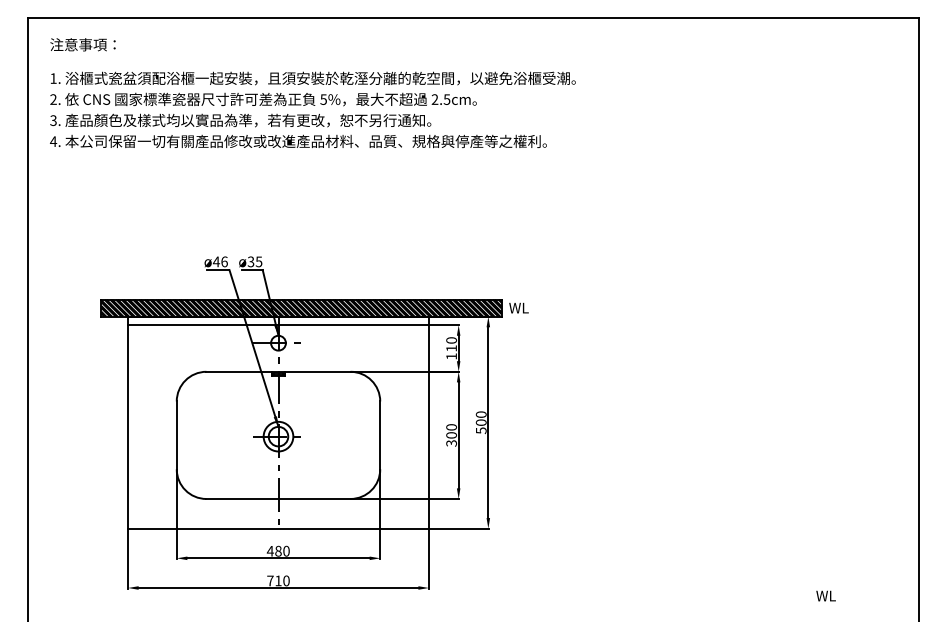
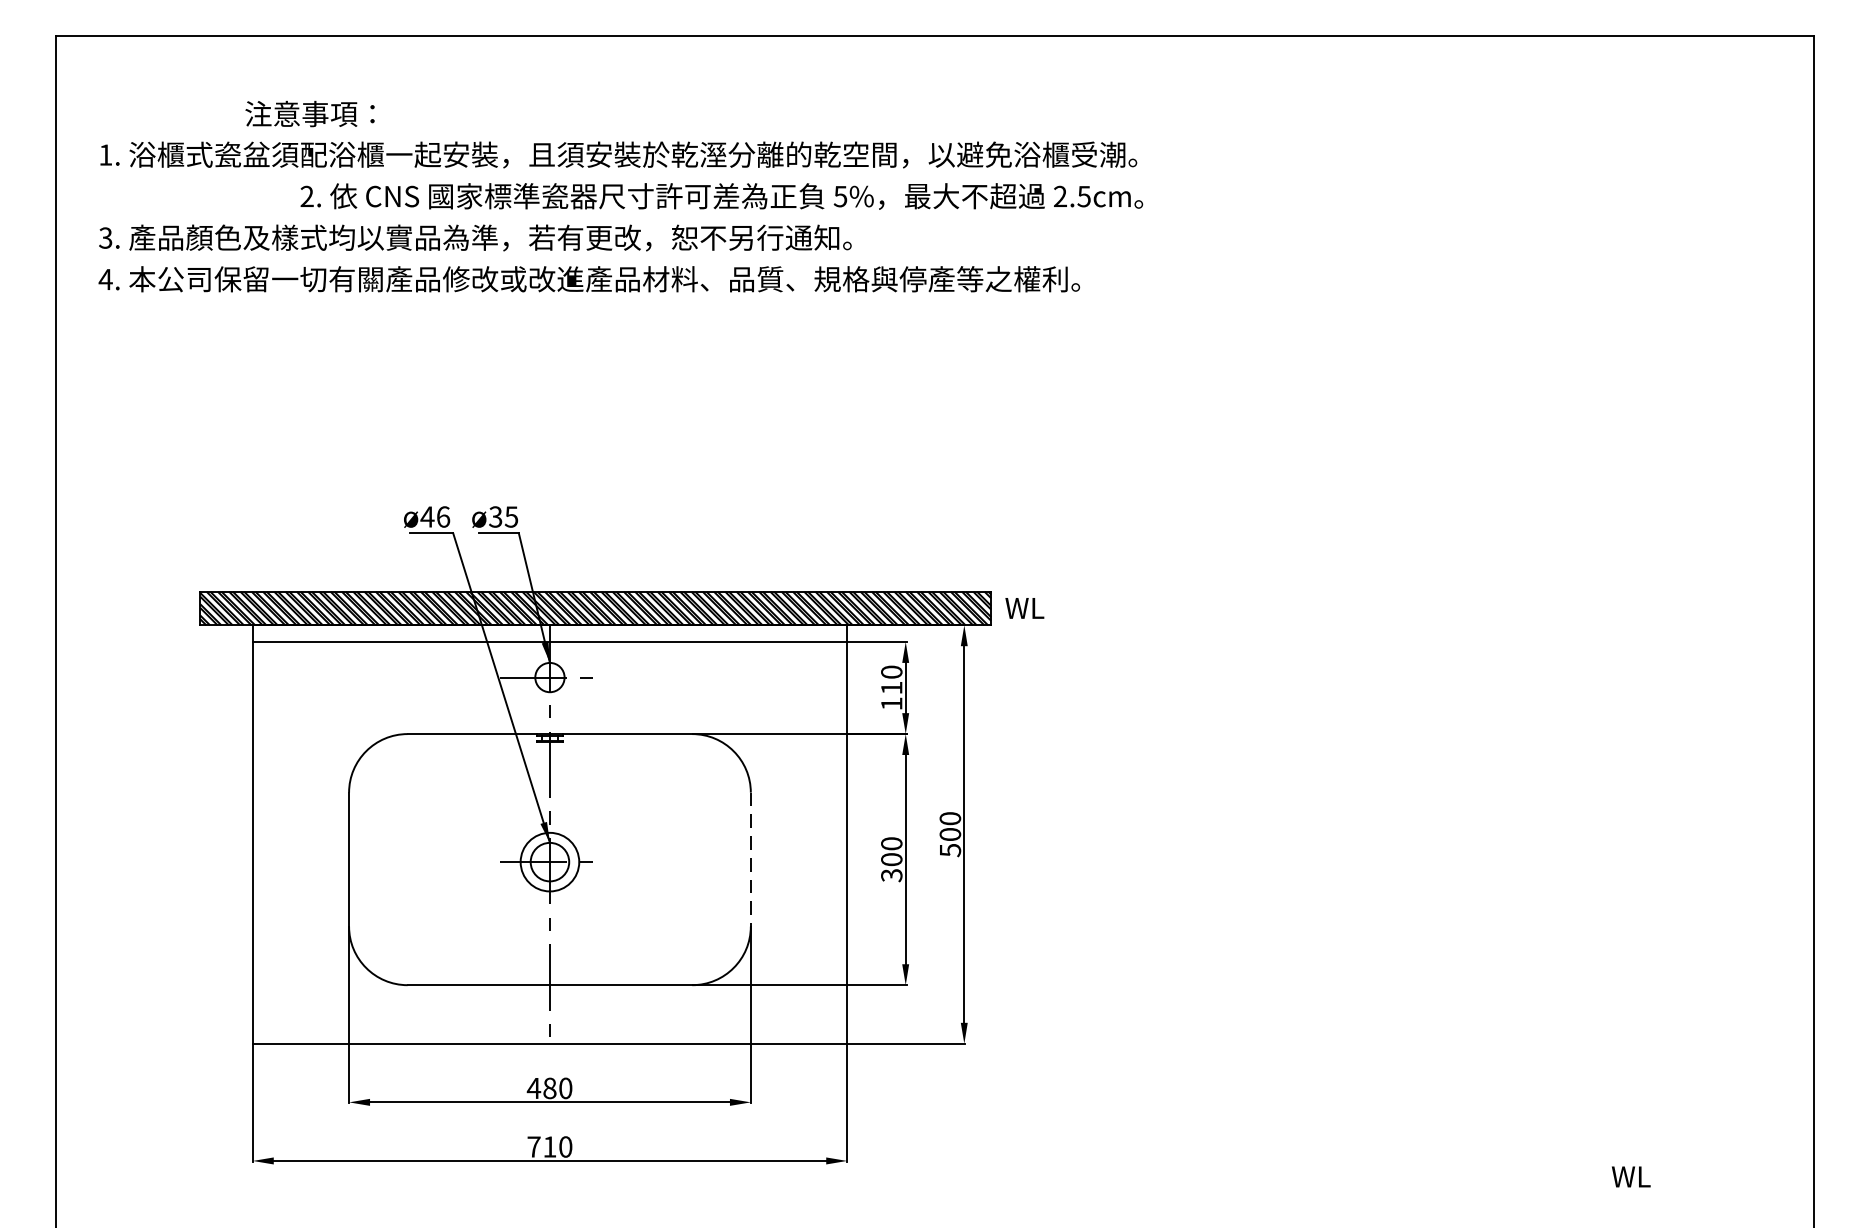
text: (82, 44) -> (309, 113), moved
text: (263, 99) -> (721, 196), moved
line: (380, 435) -> (751, 859), solid -> dashed

